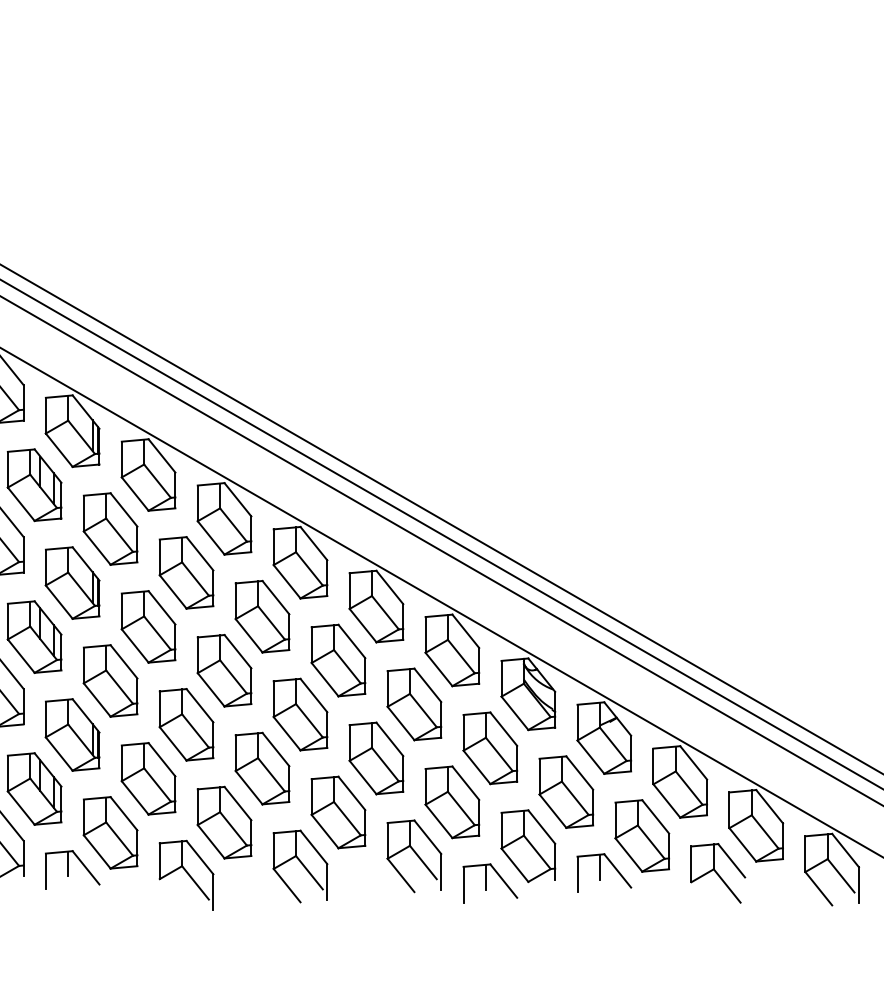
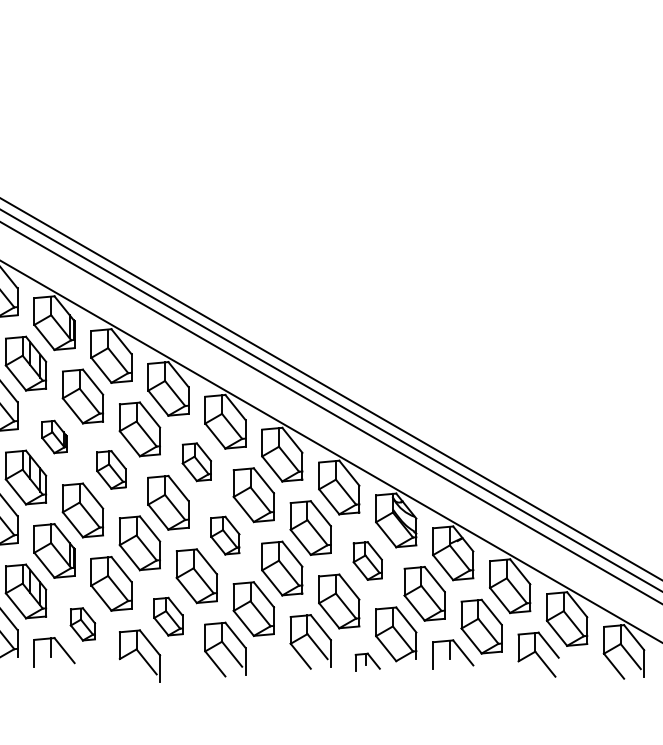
part: (72, 582) -> (54, 436), size x0.6
part: (262, 616) -> (196, 462), size x0.7
part: (148, 626) -> (111, 469), size x0.7
part: (300, 714) -> (225, 535), size x0.7
part: (490, 748) -> (367, 561), size x0.7
part: (224, 822) -> (168, 616), size x0.7
part: (110, 832) -> (82, 624), size x0.6
part: (490, 883) -> (367, 662), size x0.6

